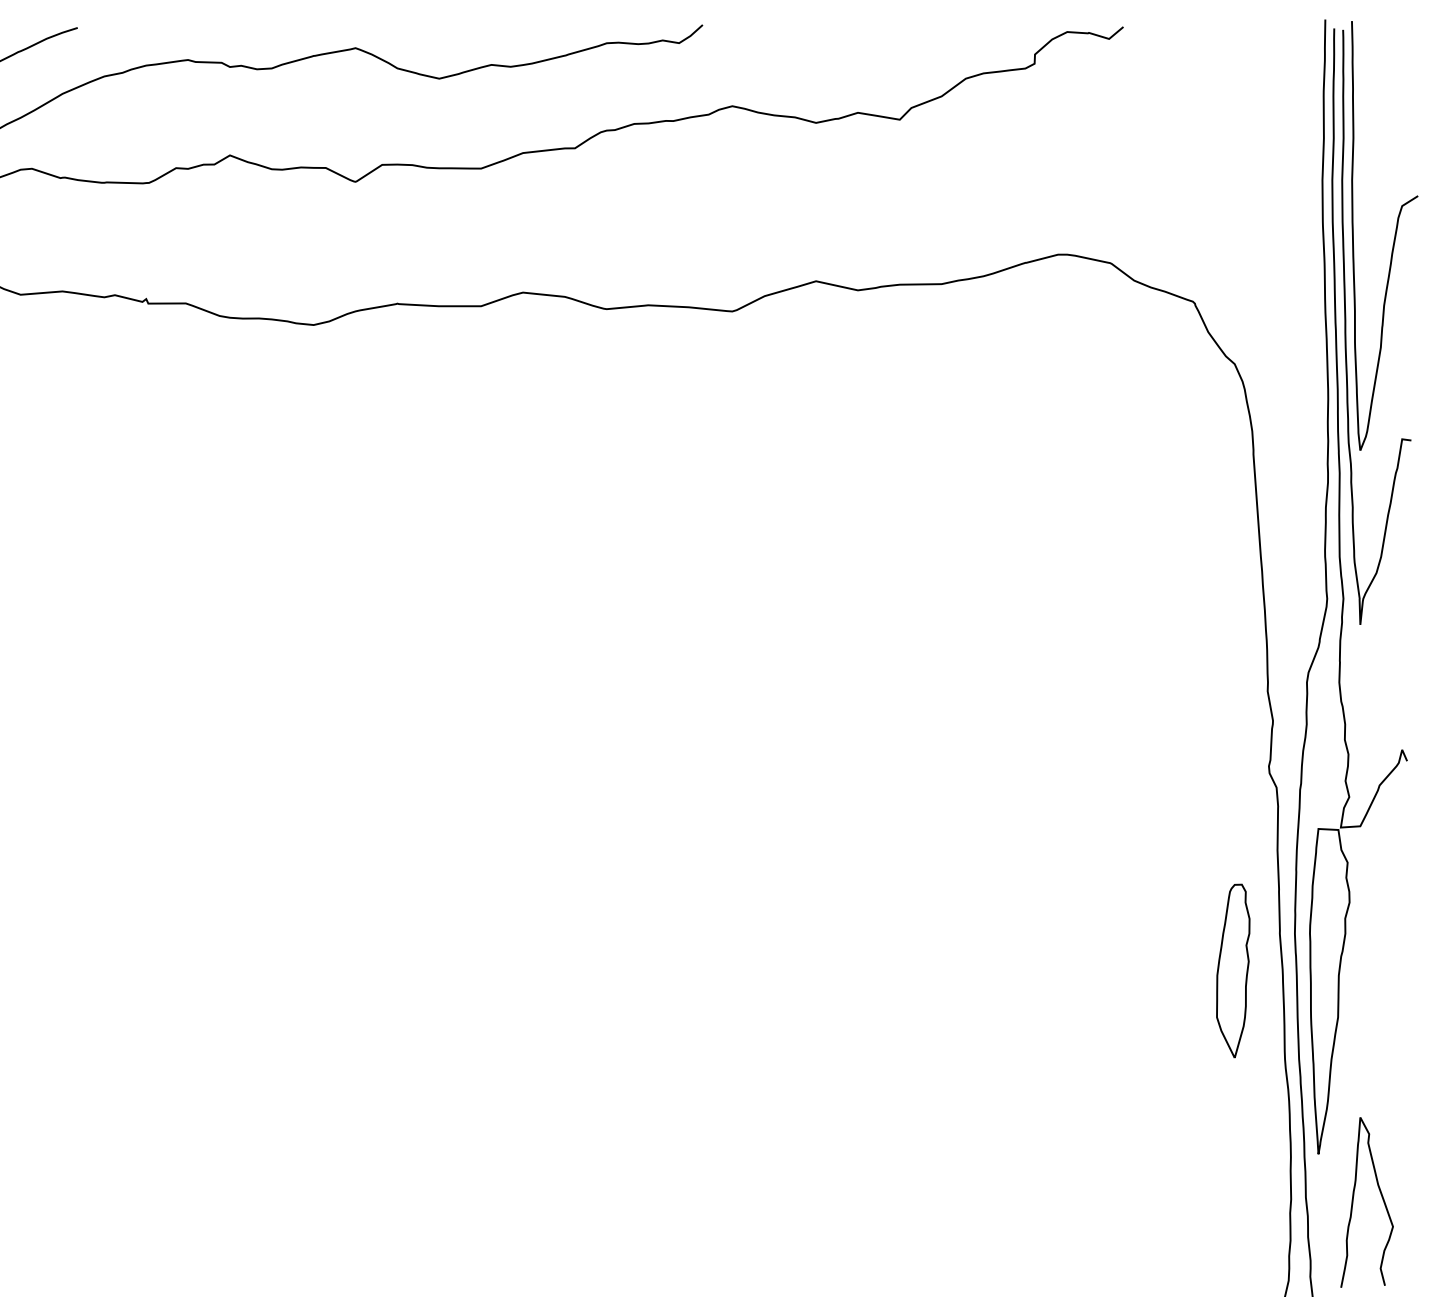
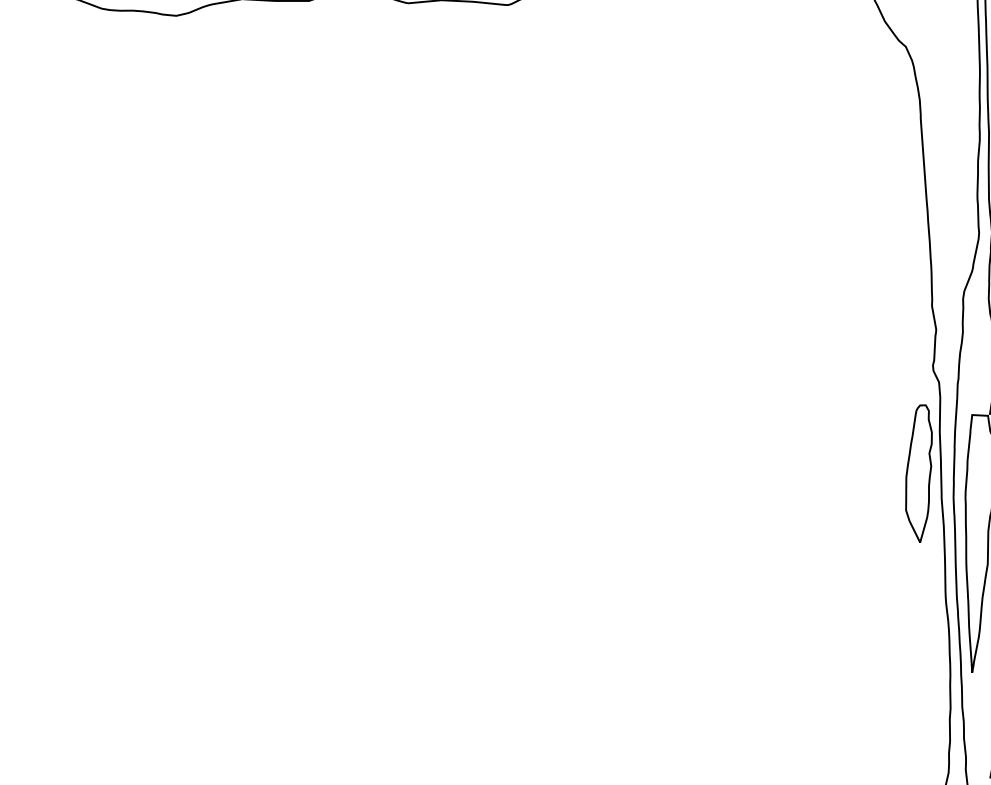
part: (1233, 970) -> (919, 473), moved

